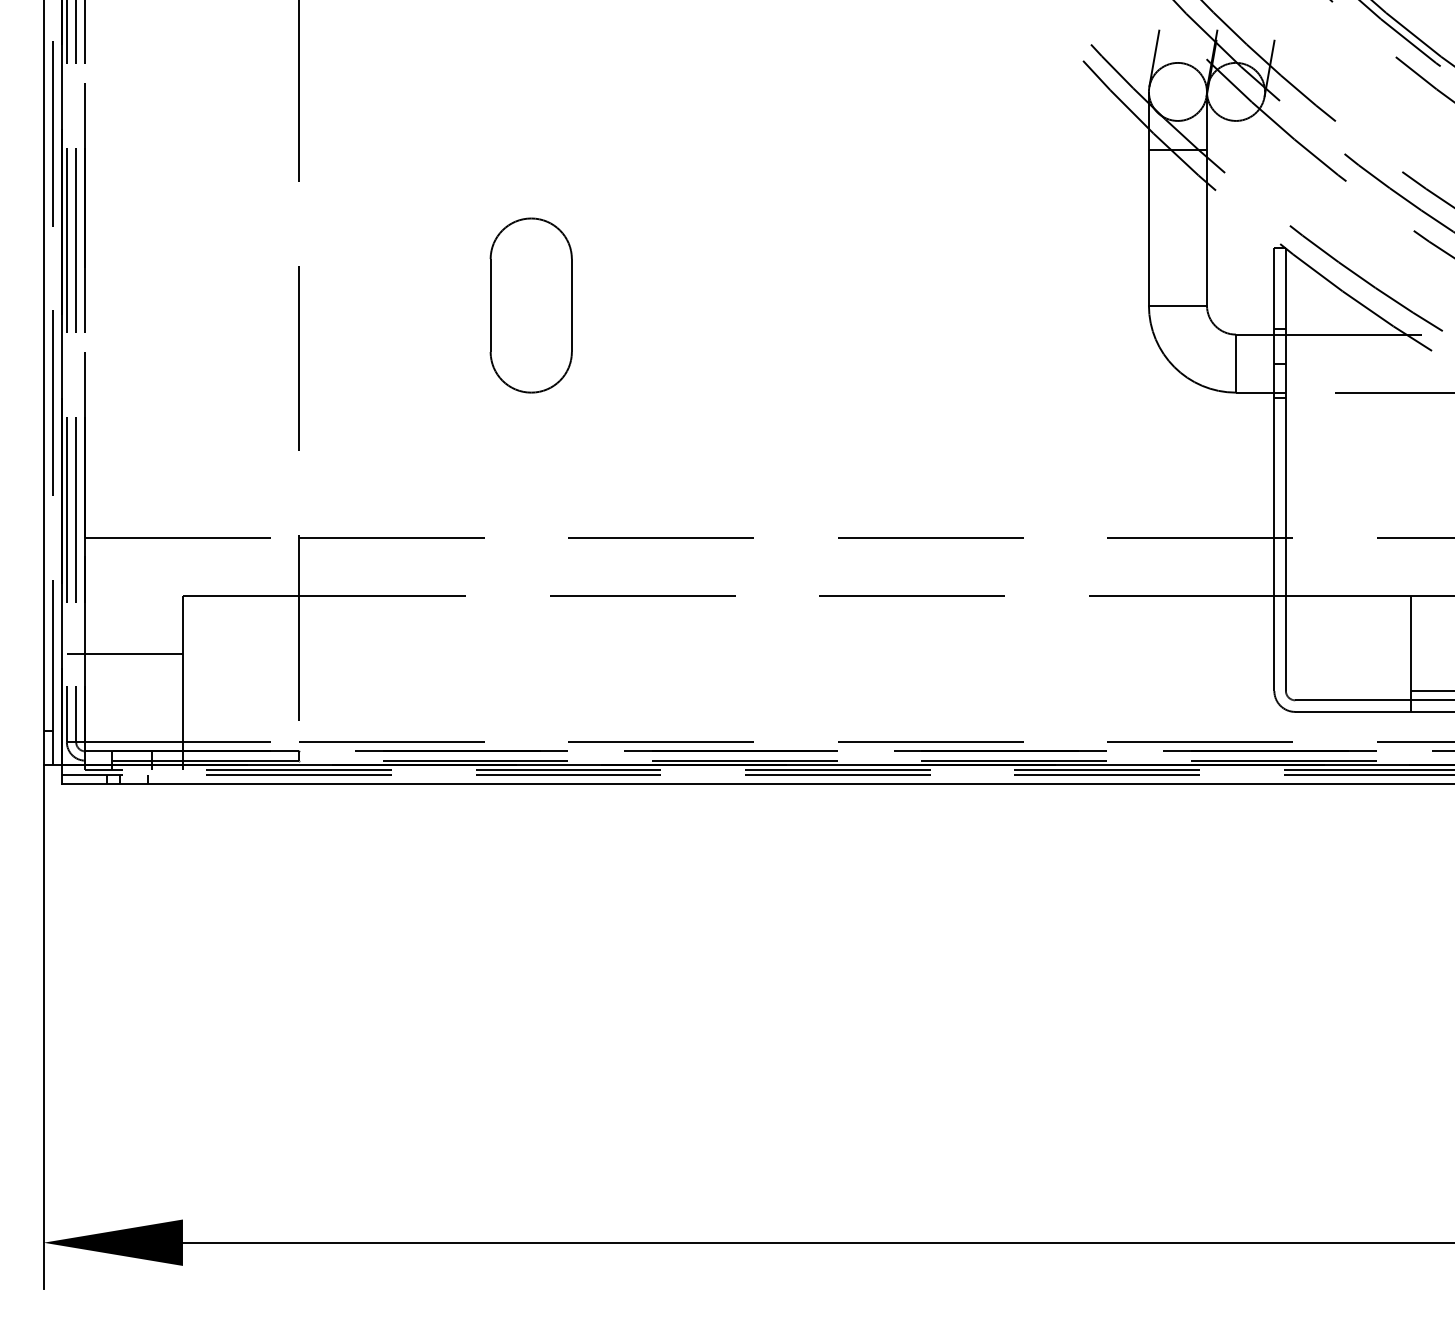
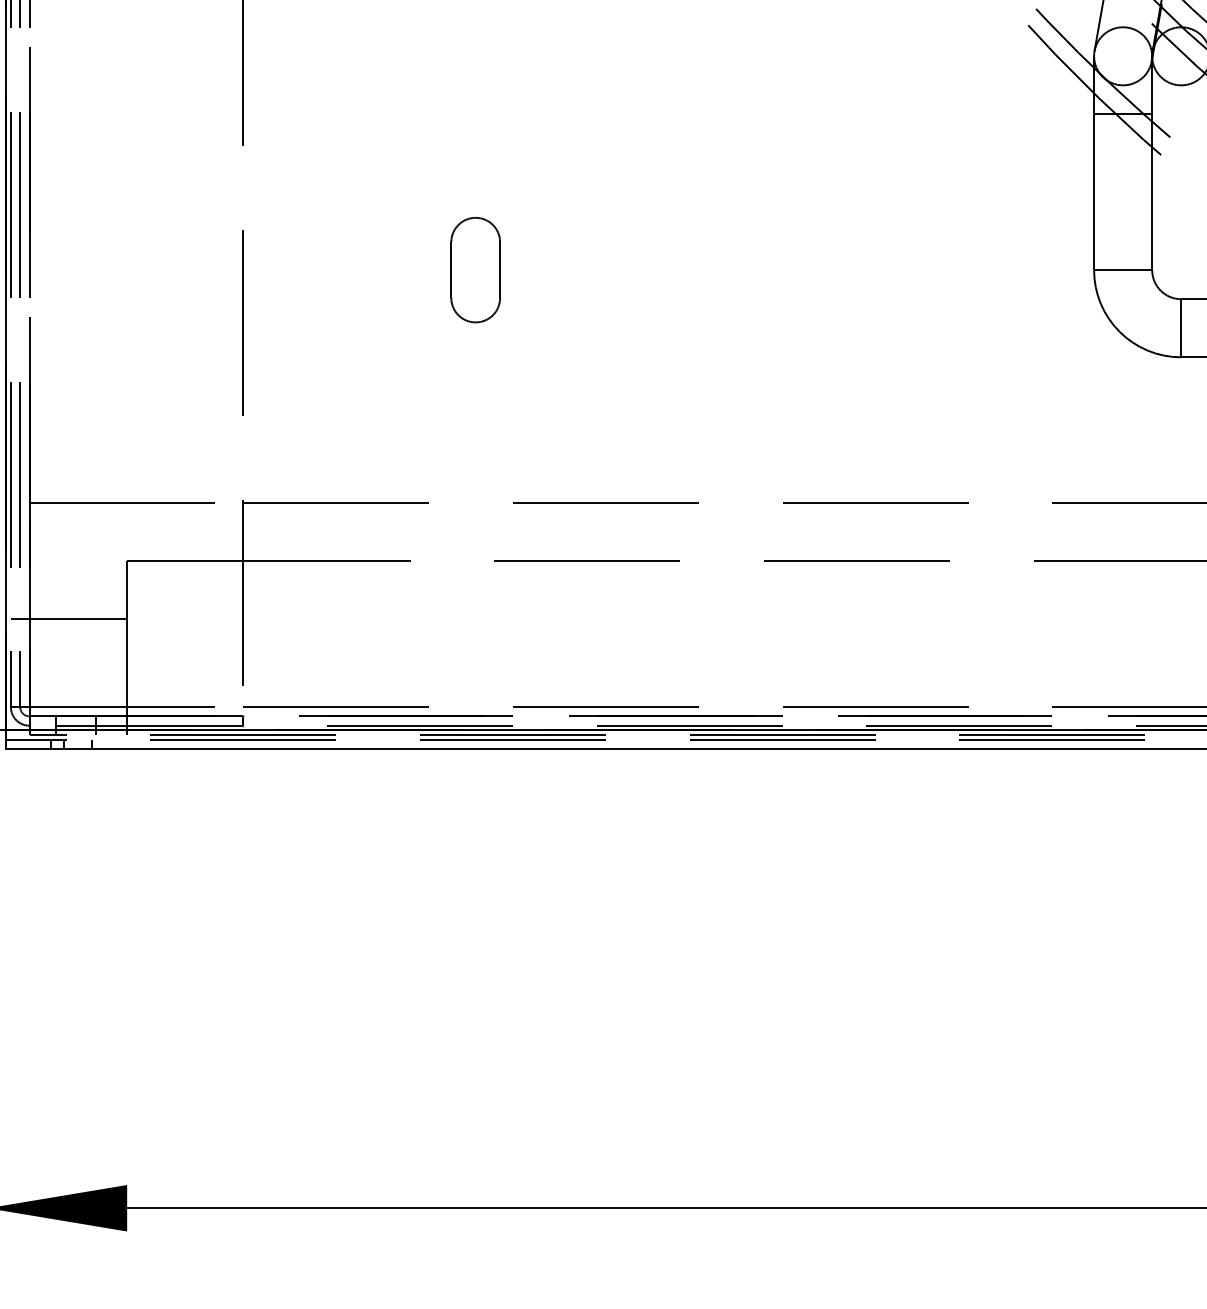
part: (530, 305) -> (475, 270), size x0.6

